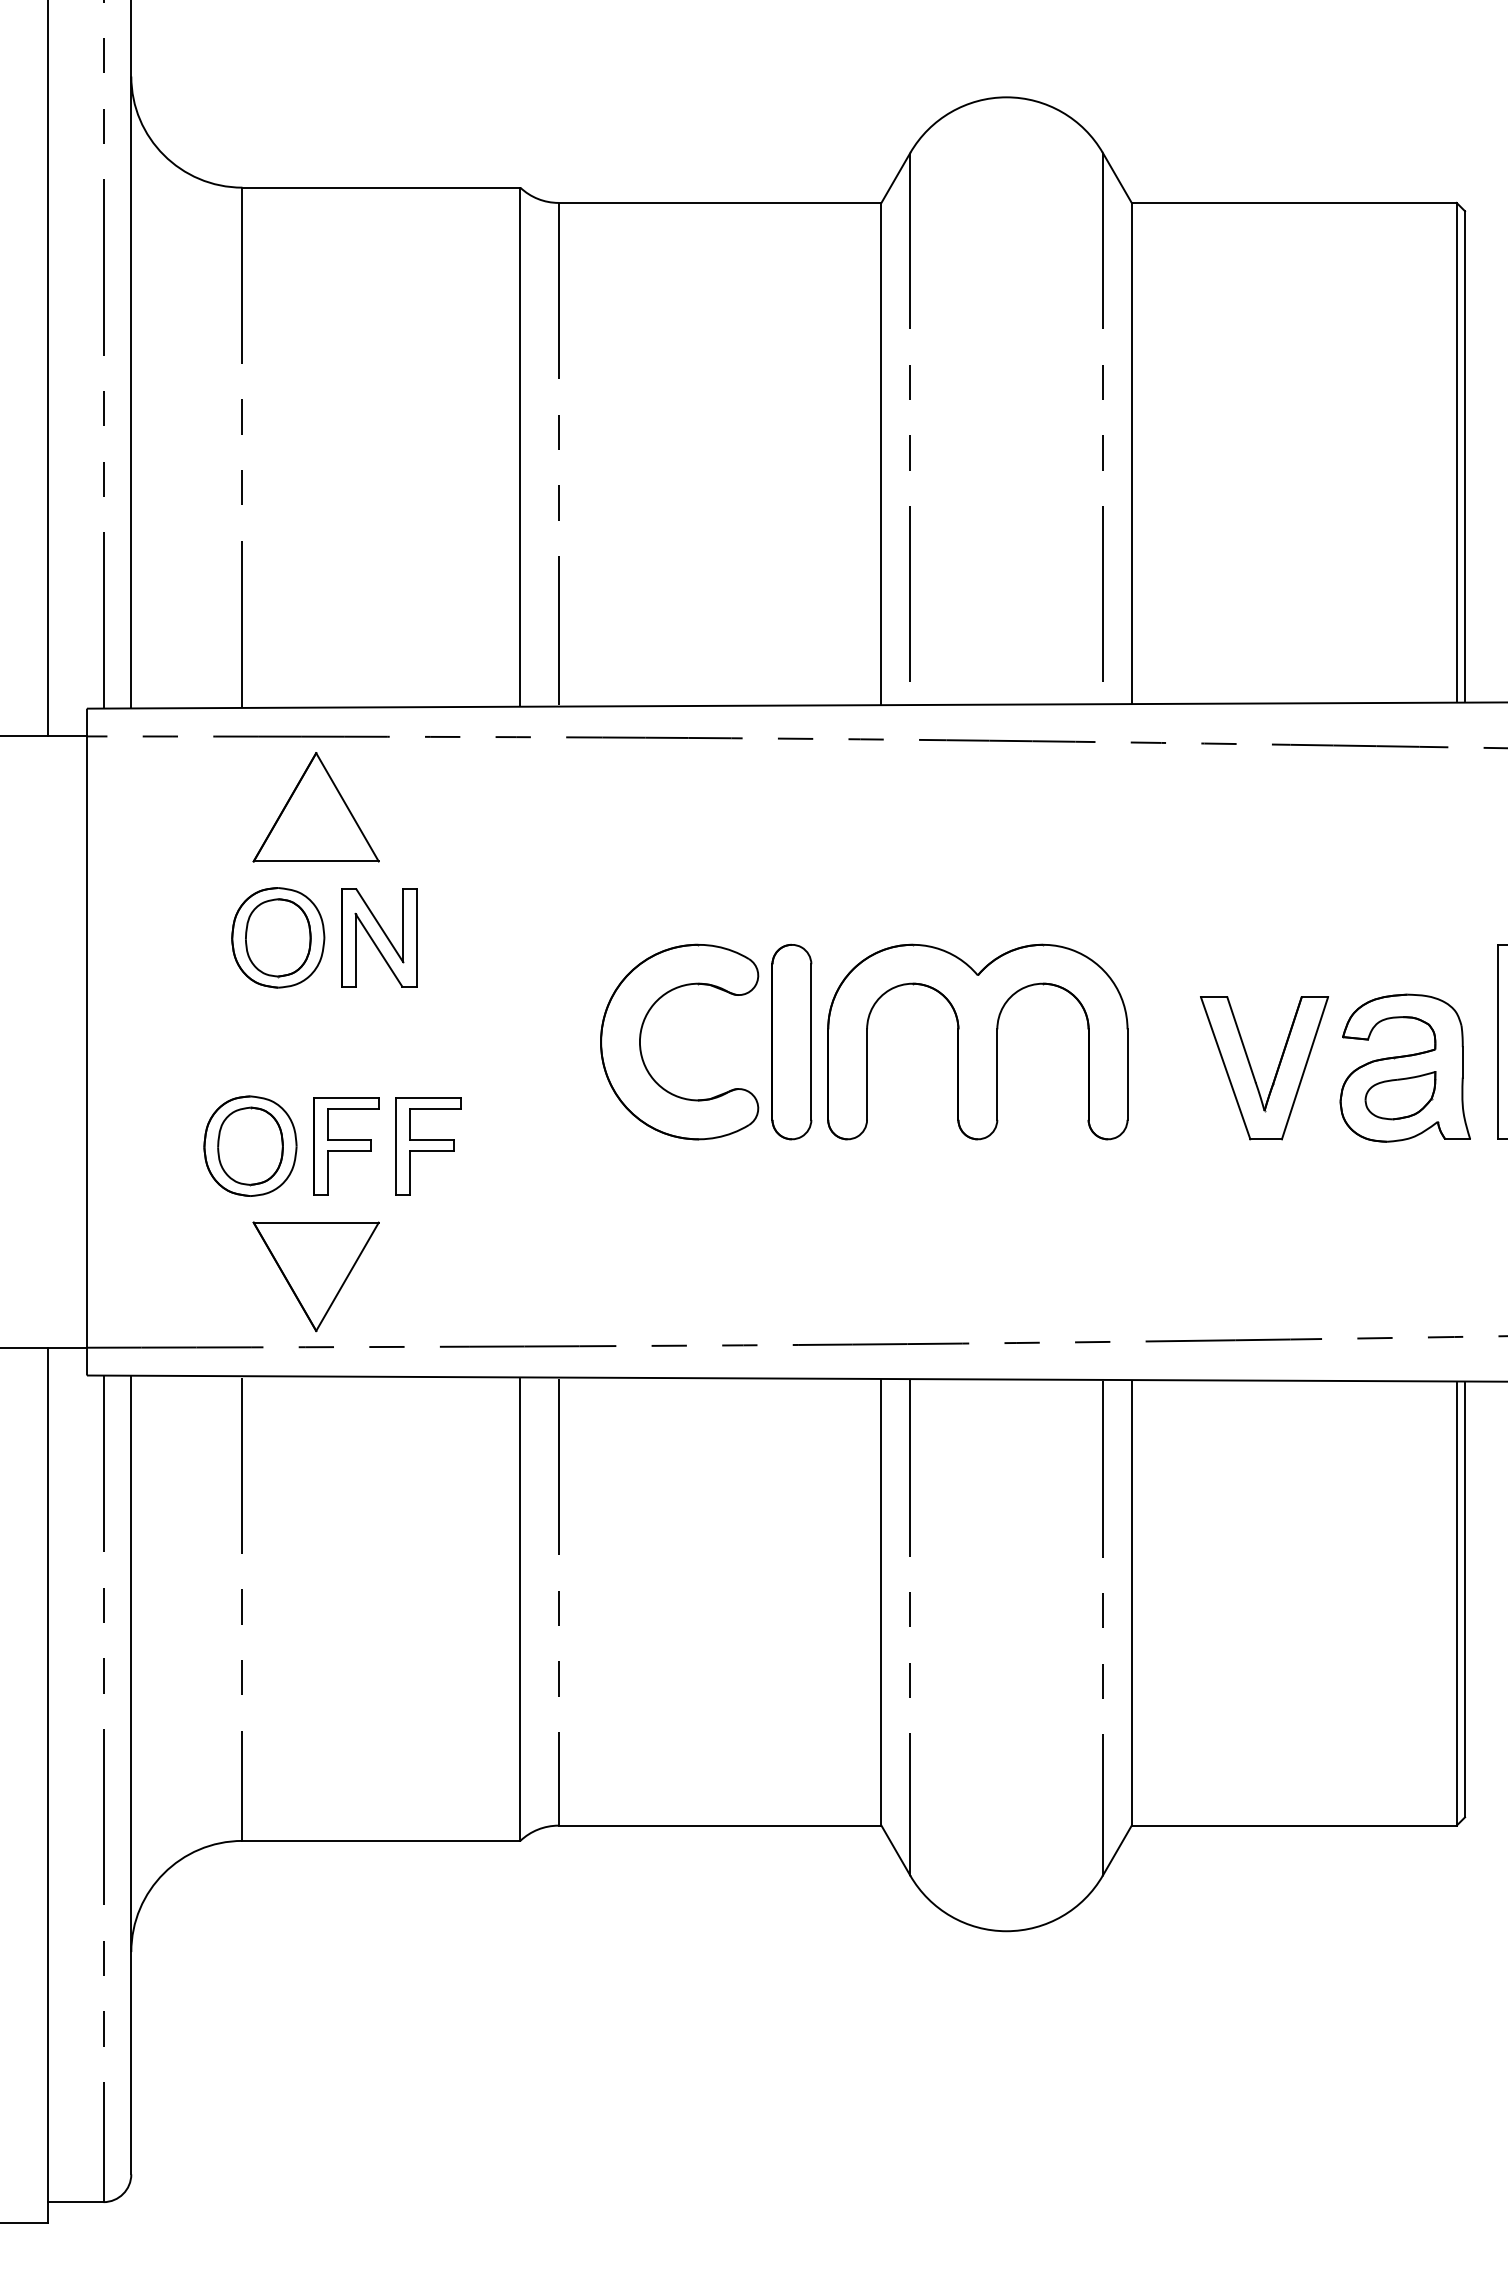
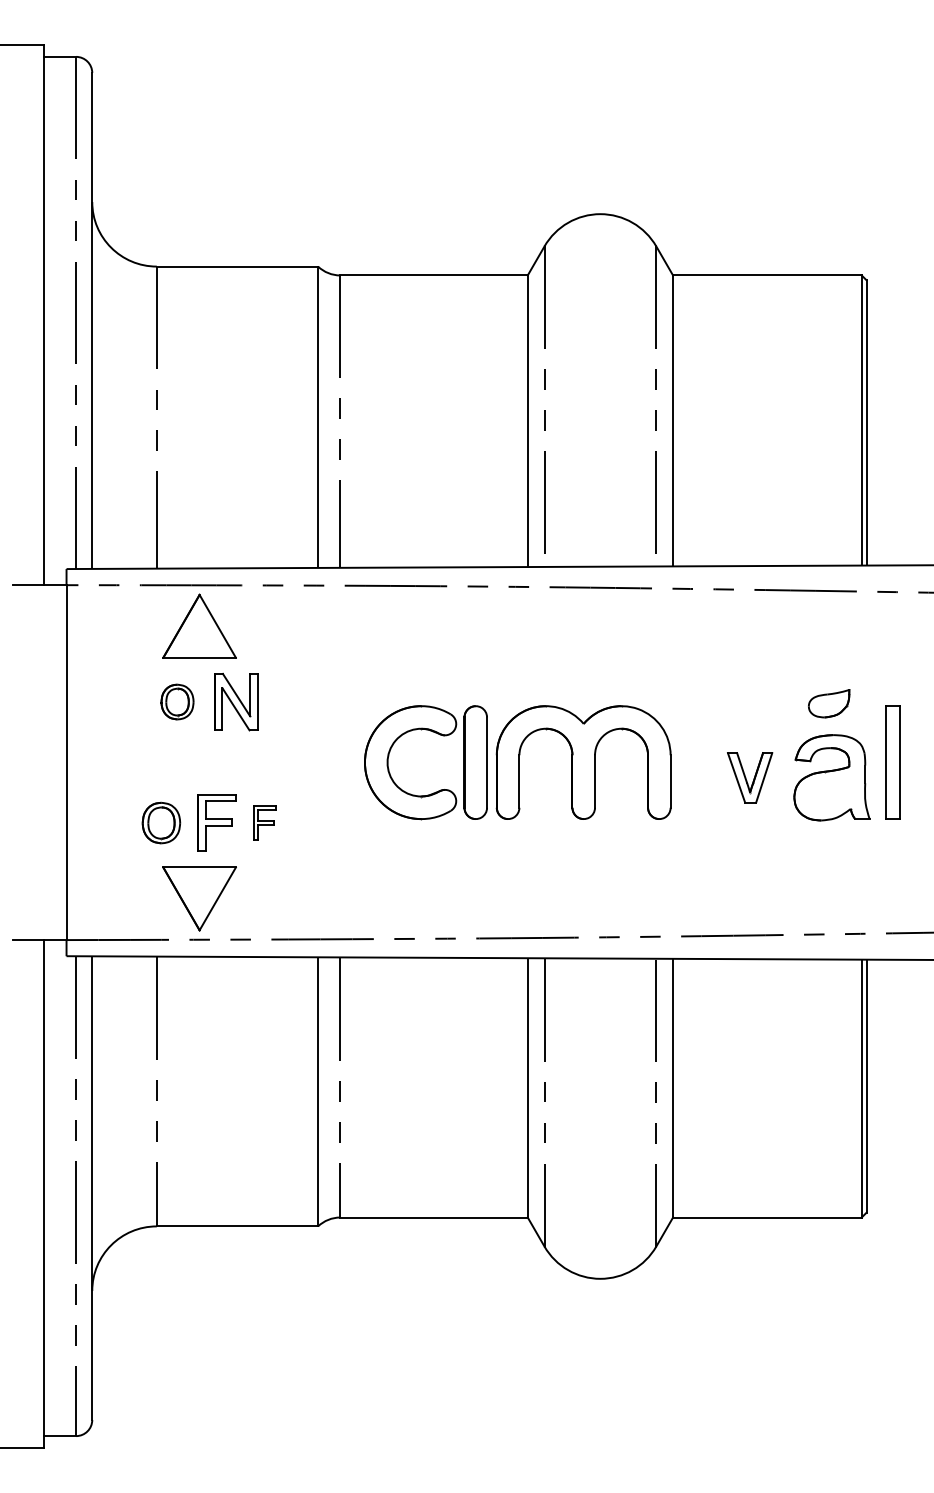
part: (278, 936) -> (177, 701), size x0.6
part: (1263, 1067) -> (749, 777), size x0.6
part: (1401, 1095) -> (829, 703), moved
part: (250, 1145) -> (161, 822), size x0.7
part: (427, 1145) -> (264, 822), size x0.6

